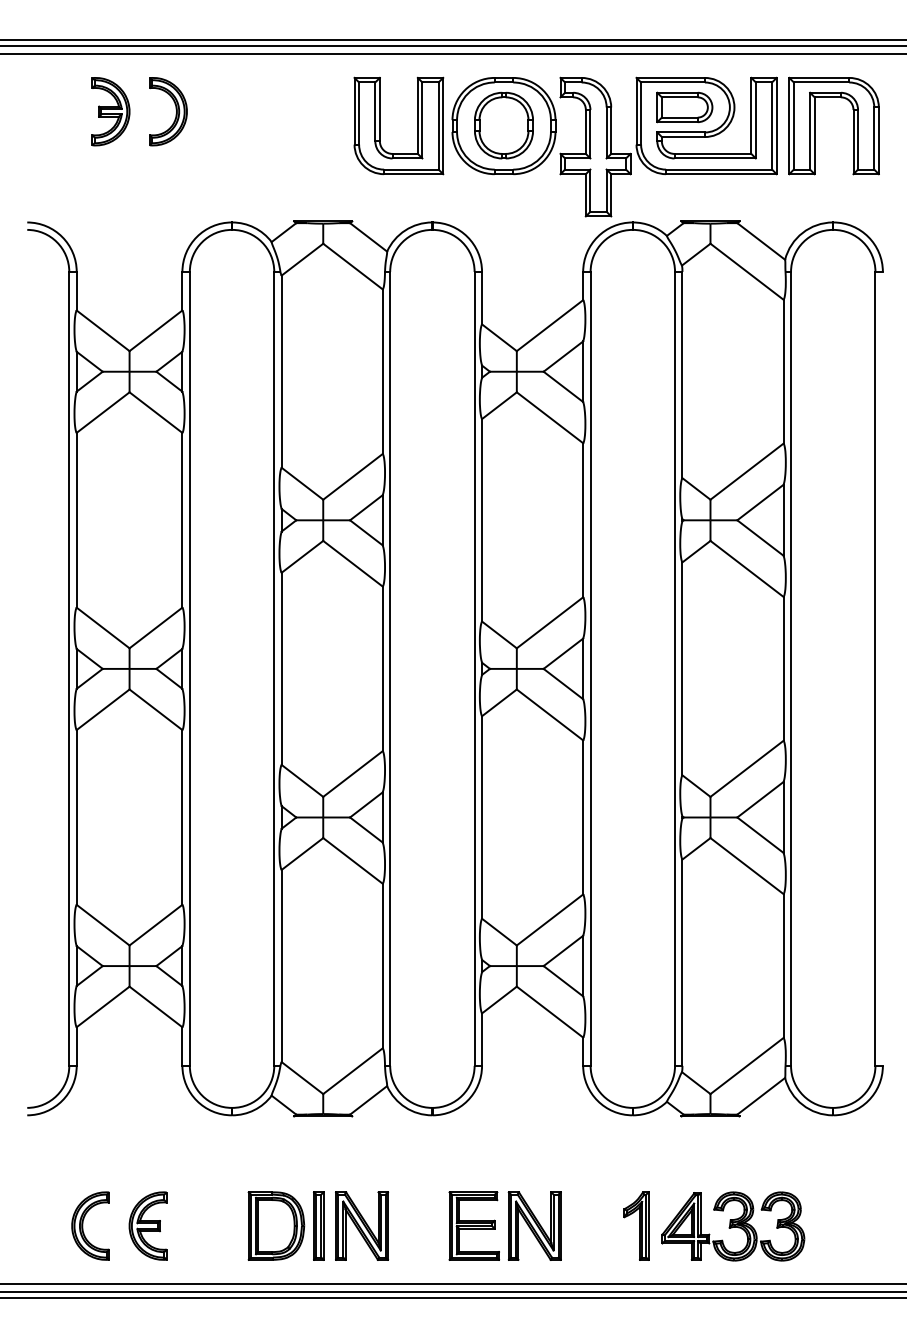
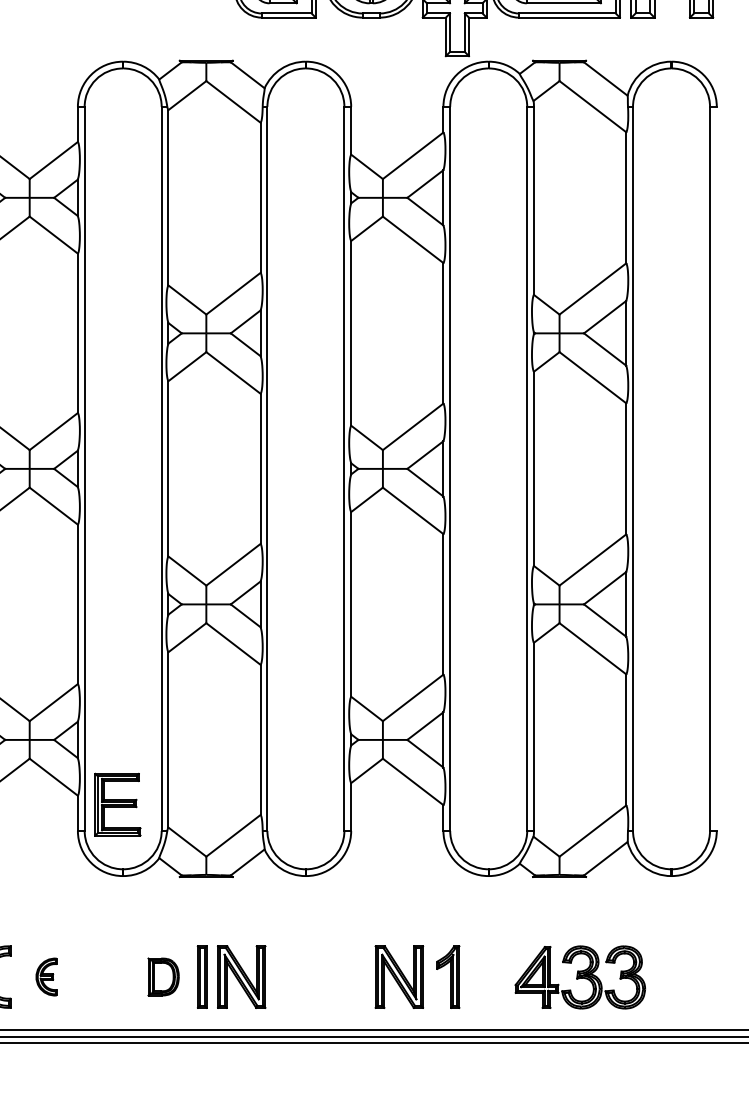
part: (147, 1225) -> (46, 976), size x0.6
part: (276, 1225) -> (163, 976), size x0.6
part: (473, 1225) -> (117, 804), moved
part: (636, 1225) -> (448, 976), moved

